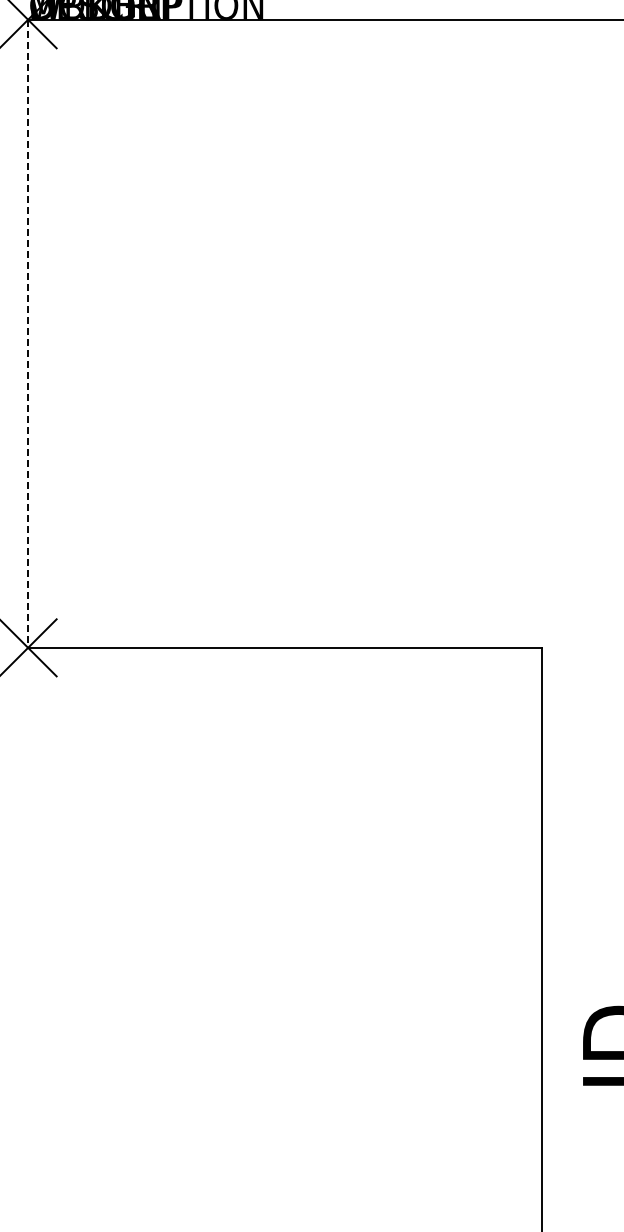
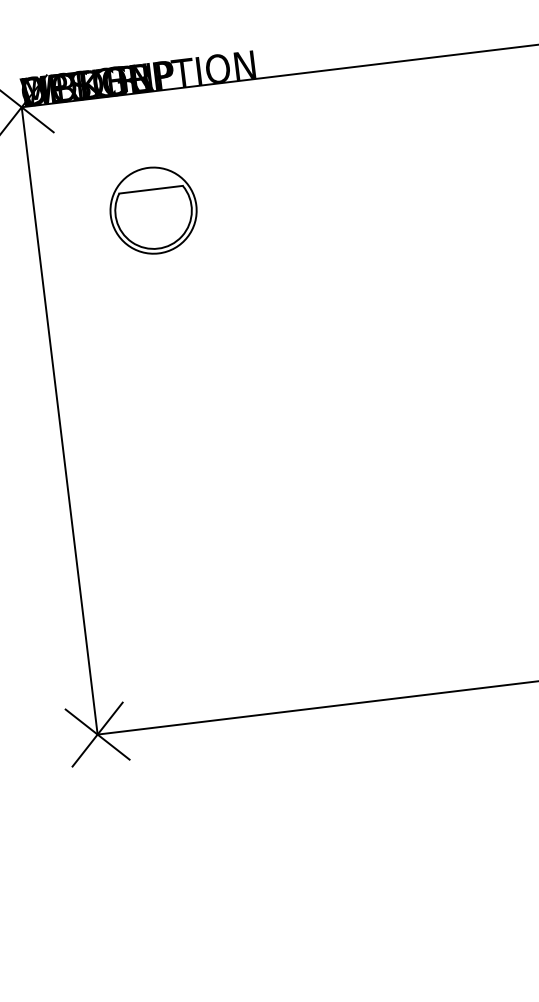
part: (145, 137) -> (153, 210), added
line: (28, 334) -> (60, 421), dashed -> solid

